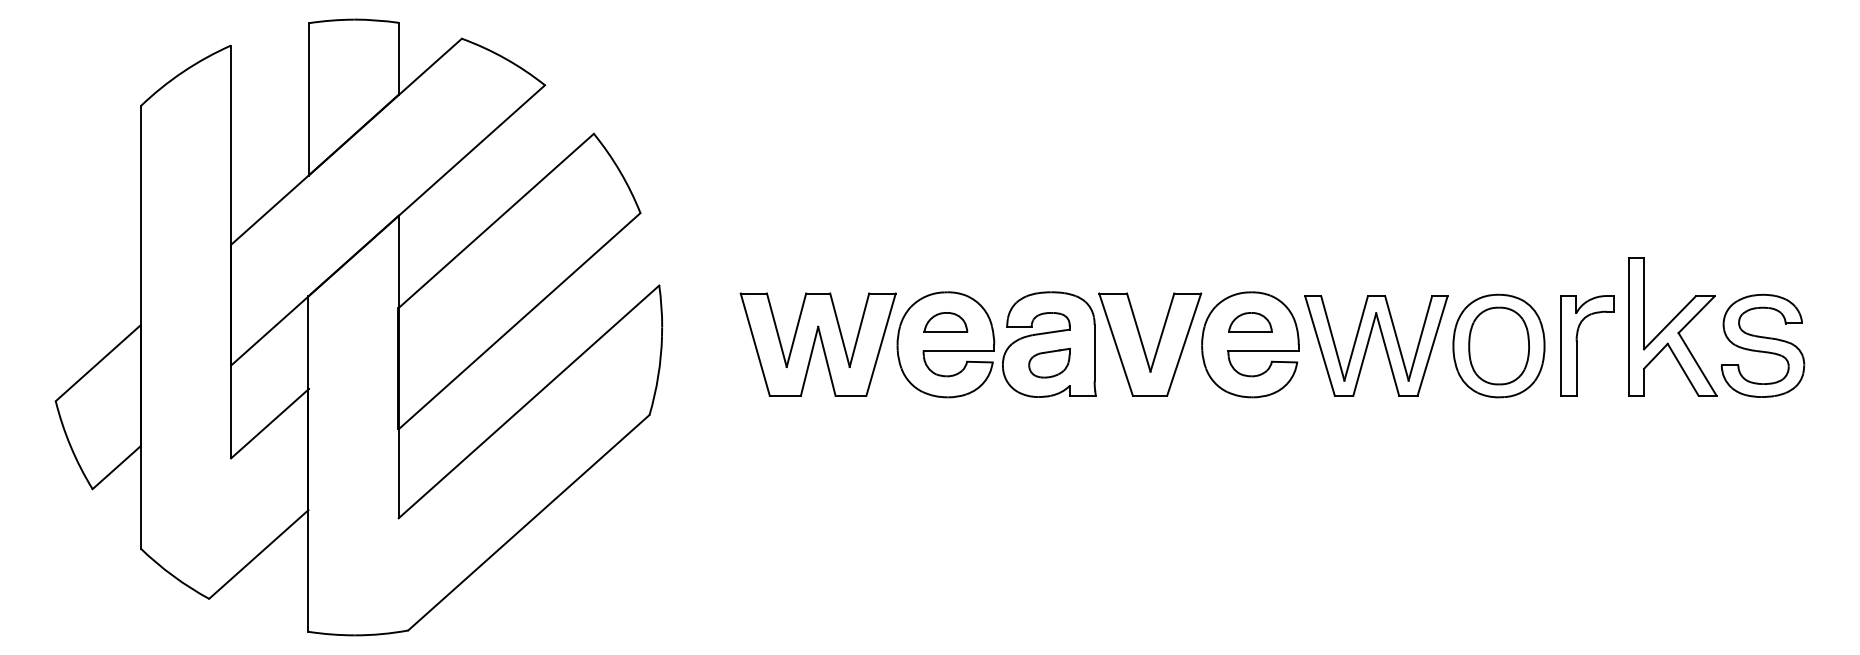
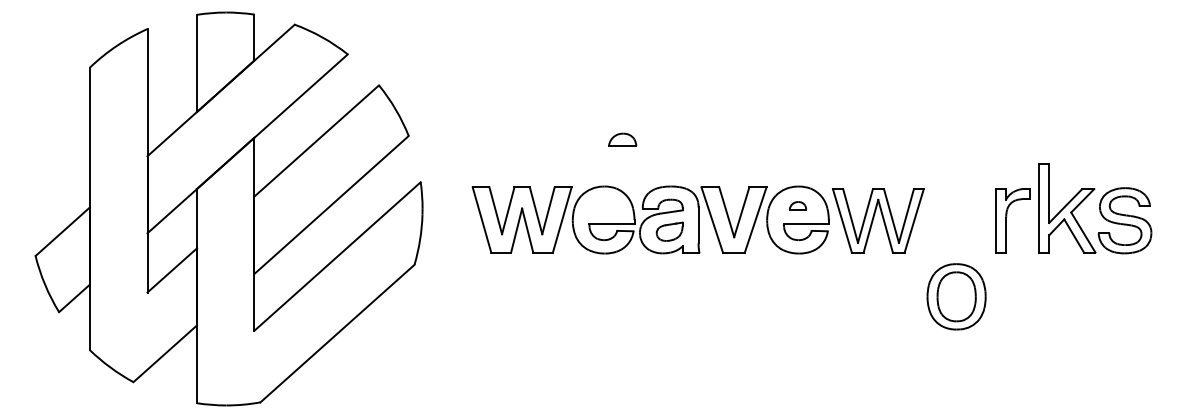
part: (945, 322) -> (622, 139), moved
part: (1249, 322) -> (797, 205), size x0.6
part: (1498, 345) -> (956, 296), moved

